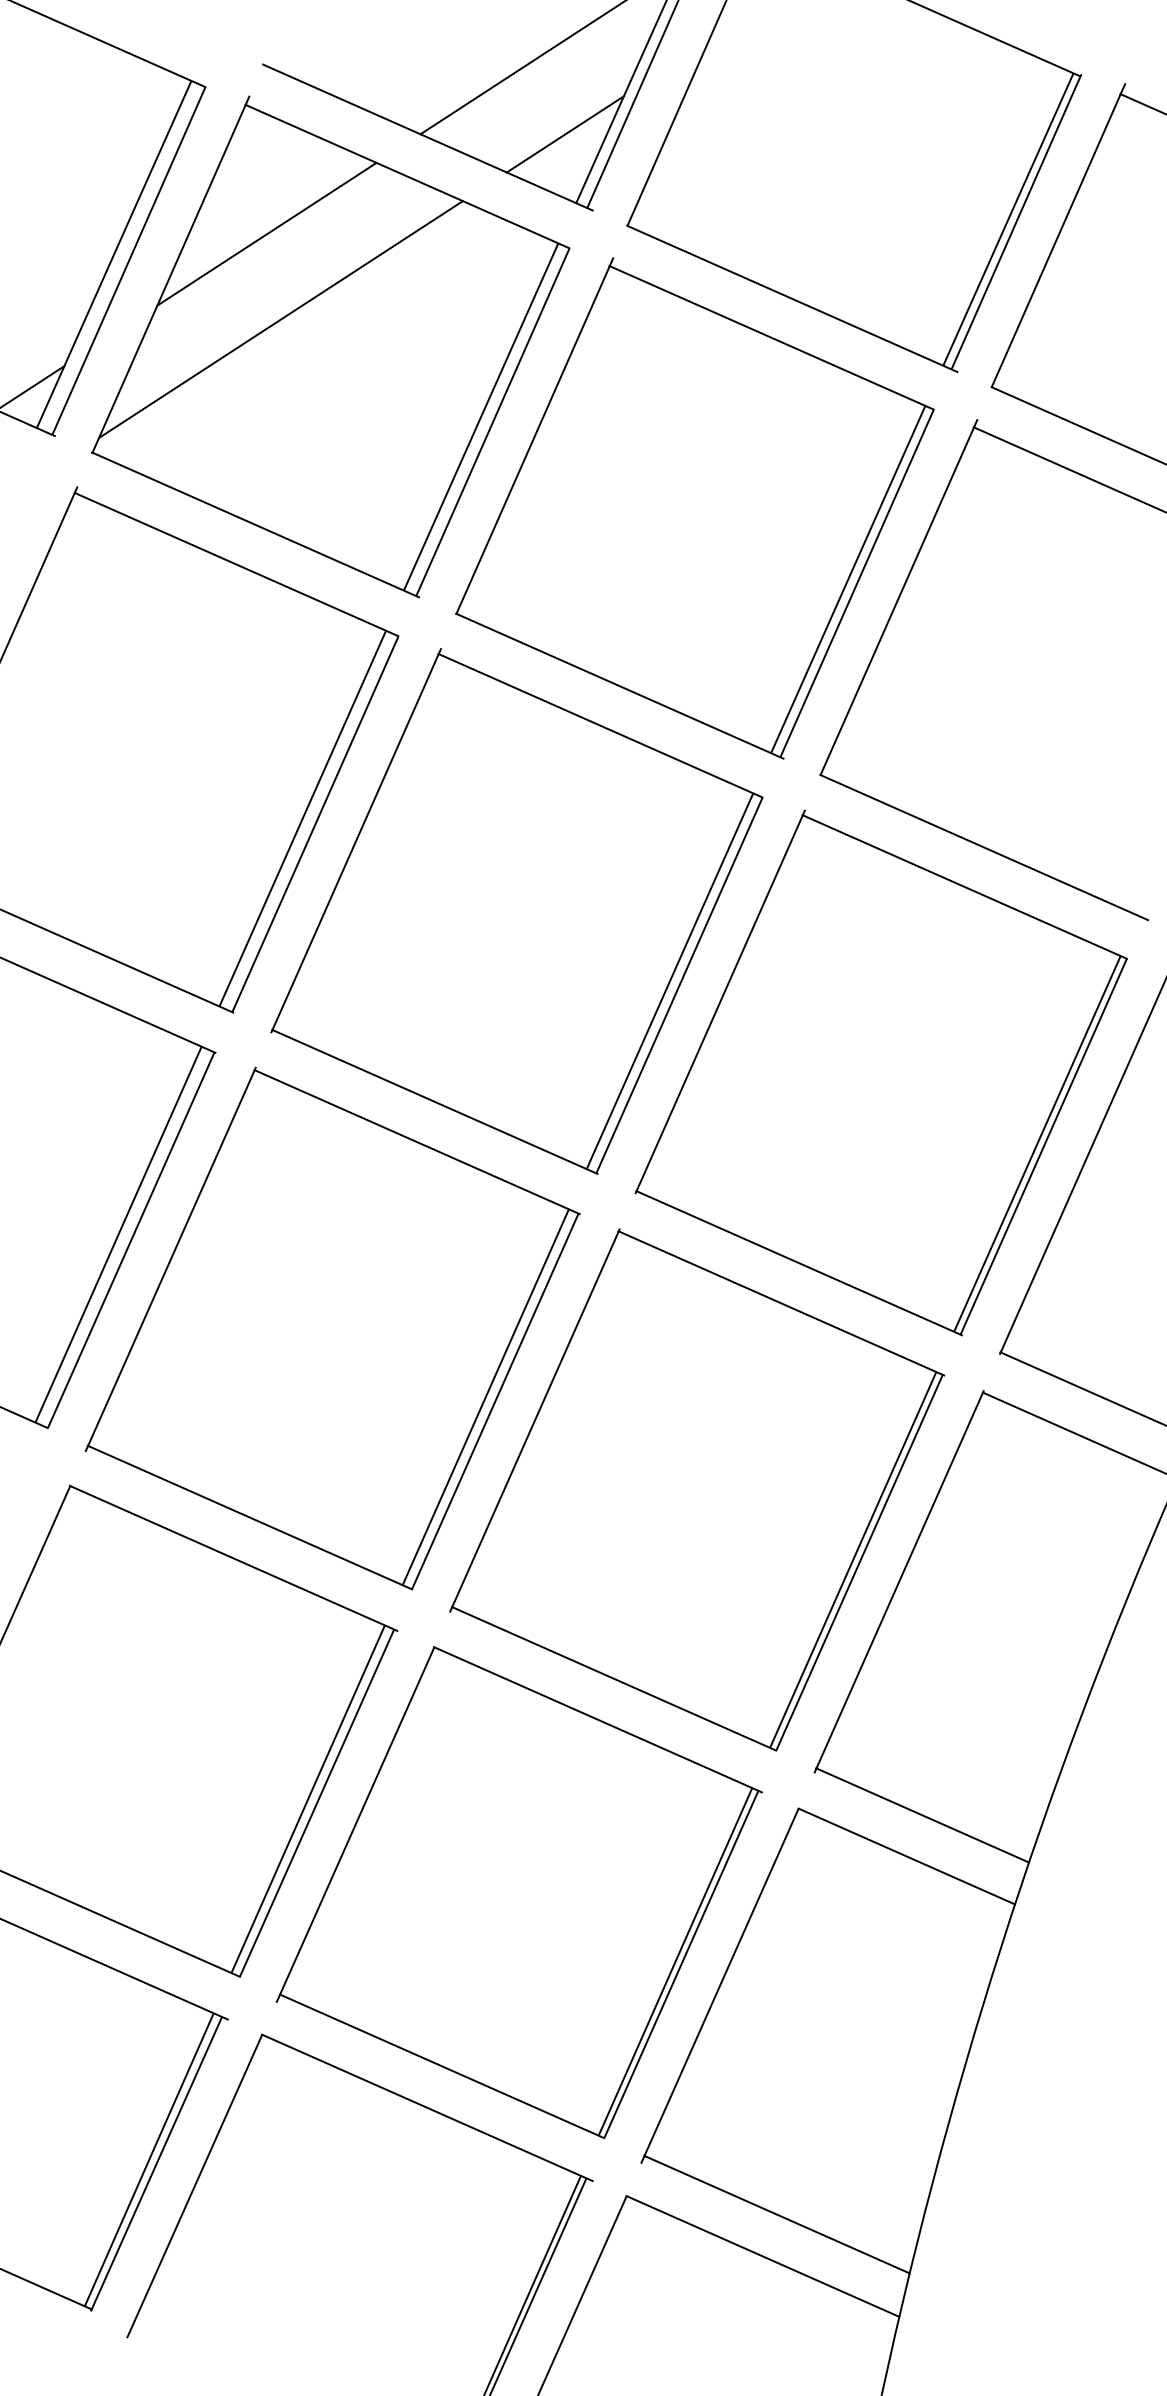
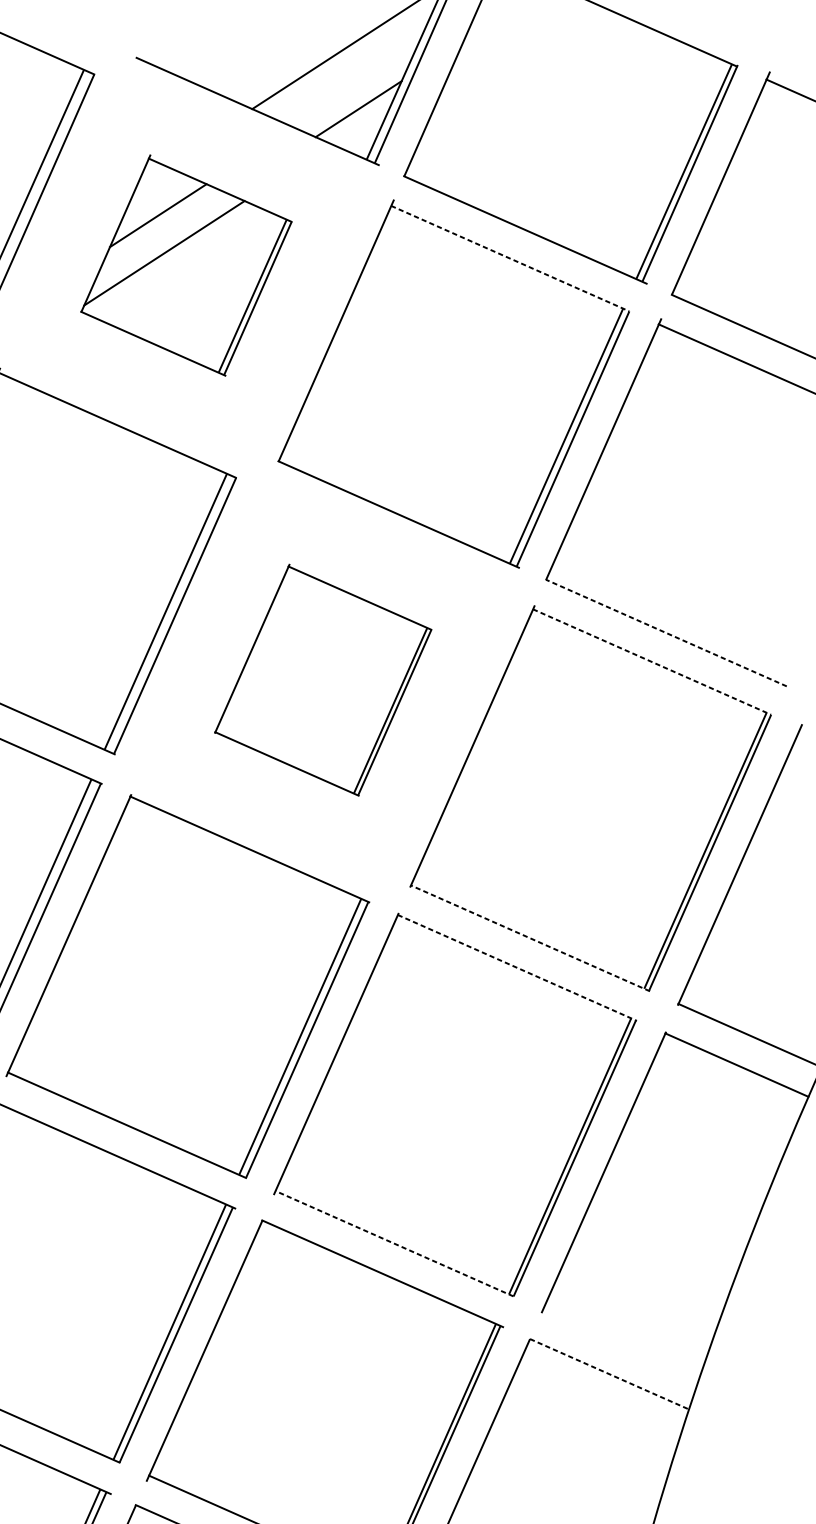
line: (771, 337) -> (510, 258), solid -> dashed
part: (330, 346) -> (186, 264), size x0.6
line: (983, 847) -> (665, 633), solid -> dashed
line: (965, 887) -> (652, 662), solid -> dashed
part: (516, 911) -> (322, 680), size x0.6
line: (799, 1263) -> (530, 938), solid -> dashed
line: (781, 1303) -> (517, 968), solid -> dashed
line: (613, 1678) -> (394, 1243), solid -> dashed
line: (922, 1815) -> (621, 1344), removed
line: (907, 1856) -> (610, 1374), solid -> dashed

